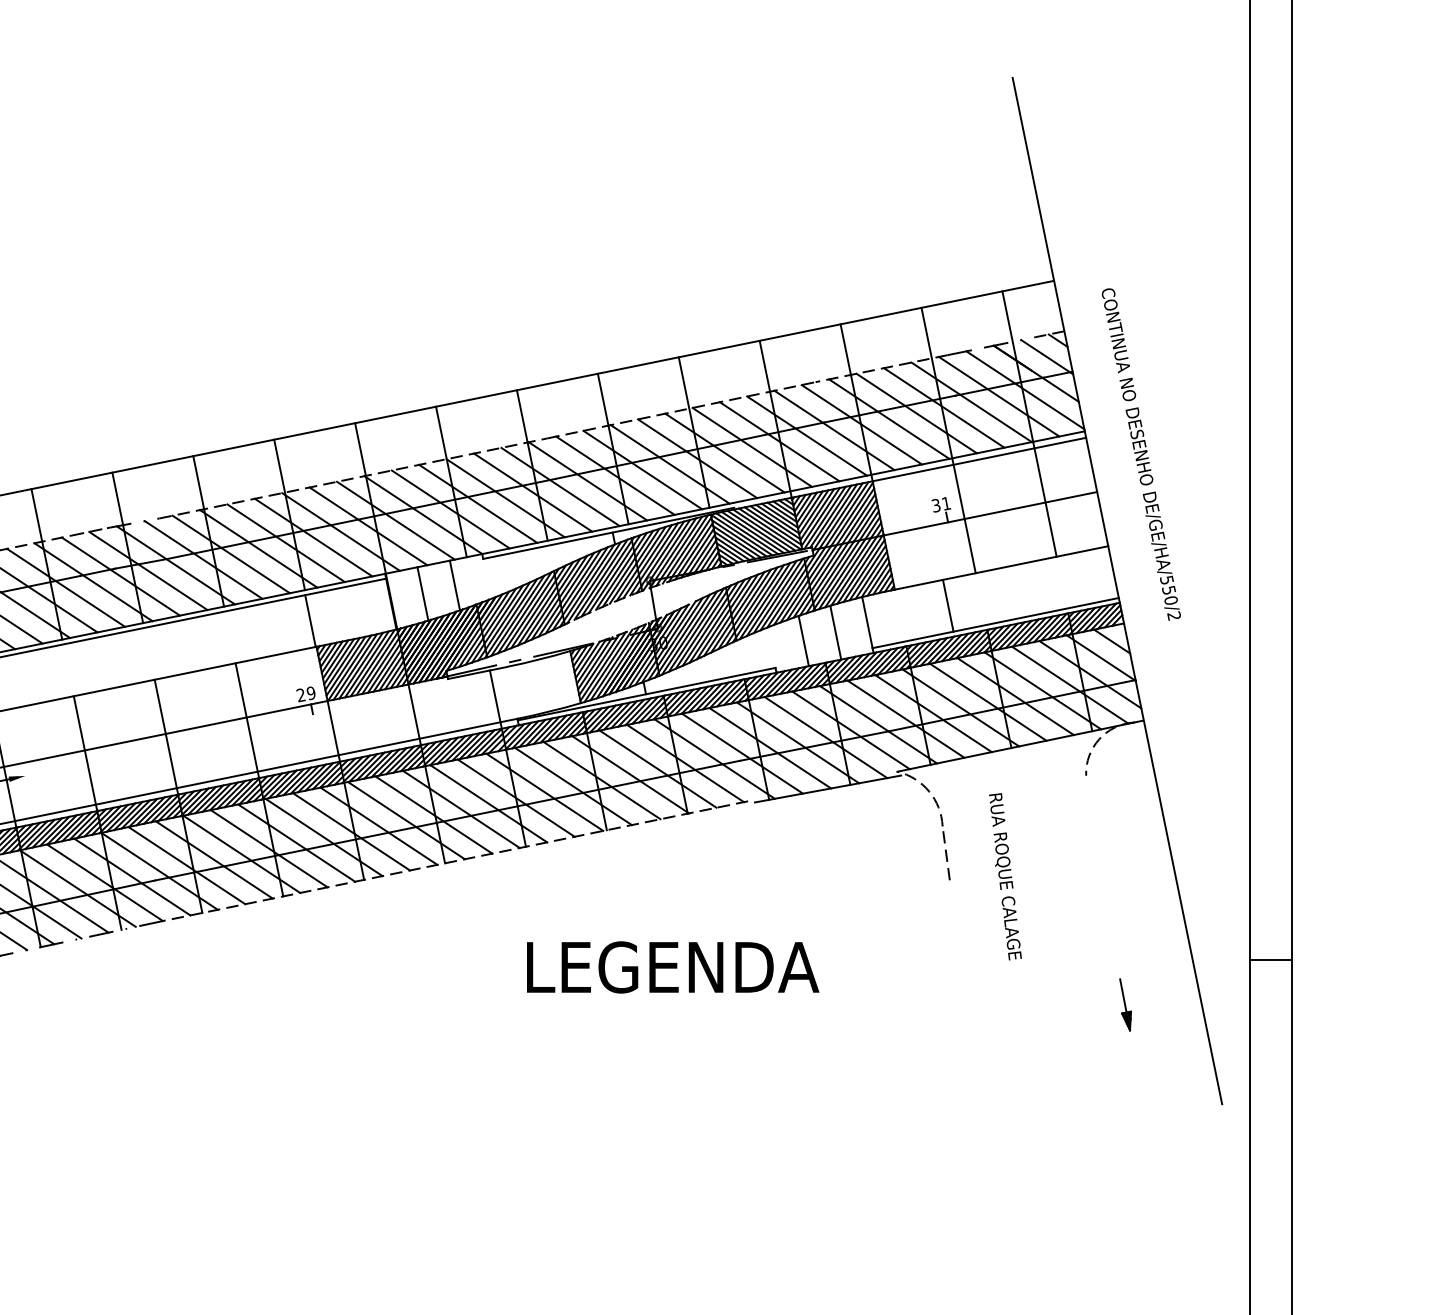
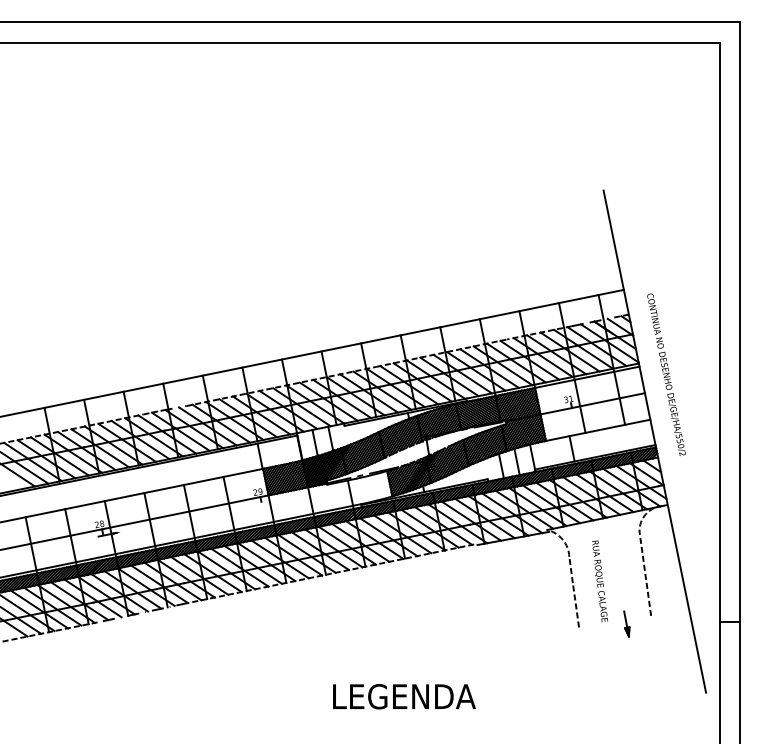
line: (1098, 860) -> (645, 573), added
line: (955, 926) -> (575, 605), added
text: (673, 966) -> (404, 696), moved
part: (1124, 1003) -> (626, 623), moved

